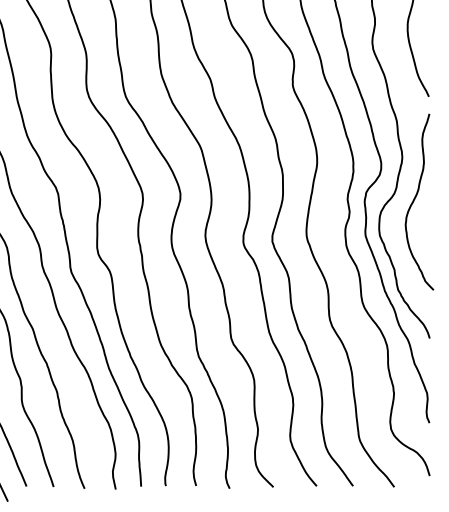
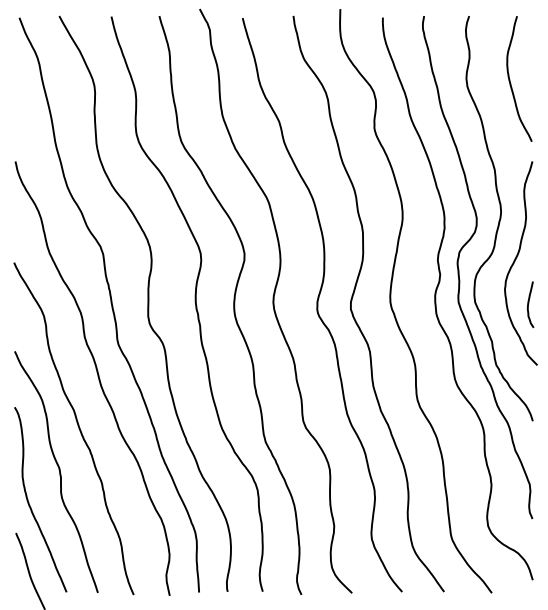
curve: (426, 236) -> (529, 303), added

